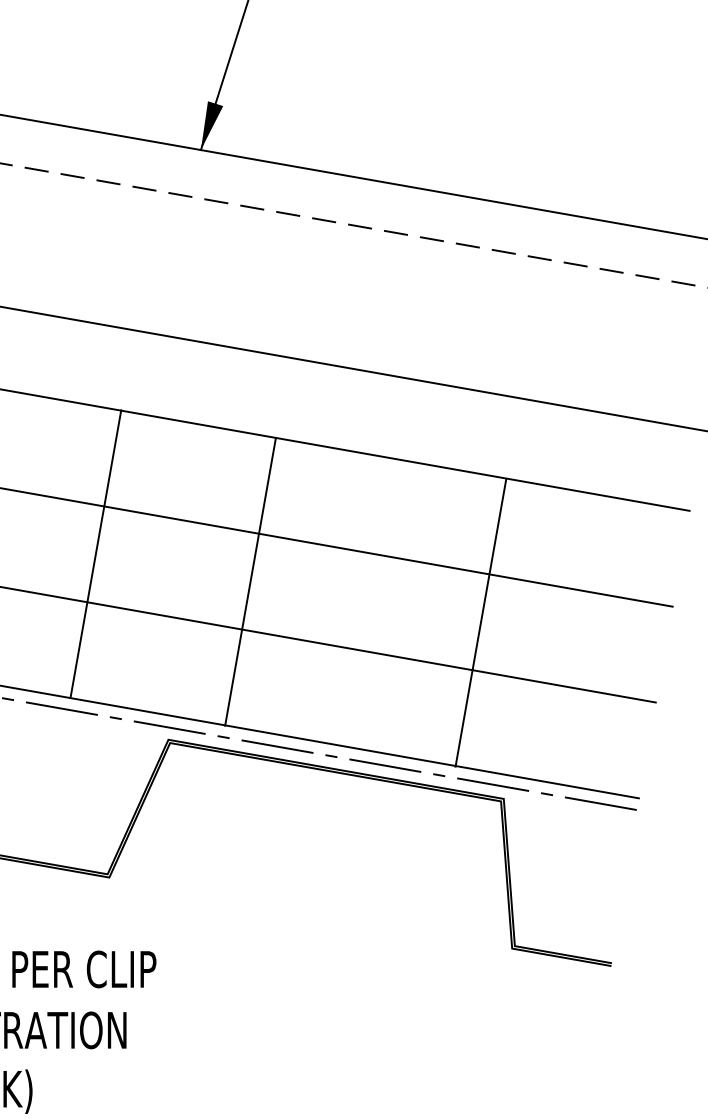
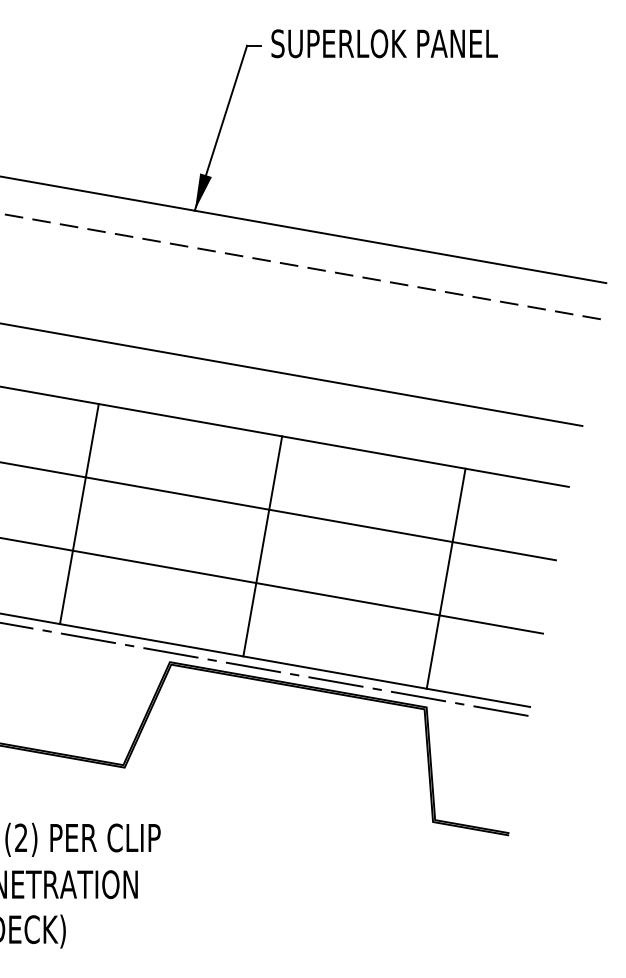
line: (96, 554) -> (79, 514), moved
line: (250, 582) -> (262, 546), moved
line: (480, 622) -> (445, 578), moved

